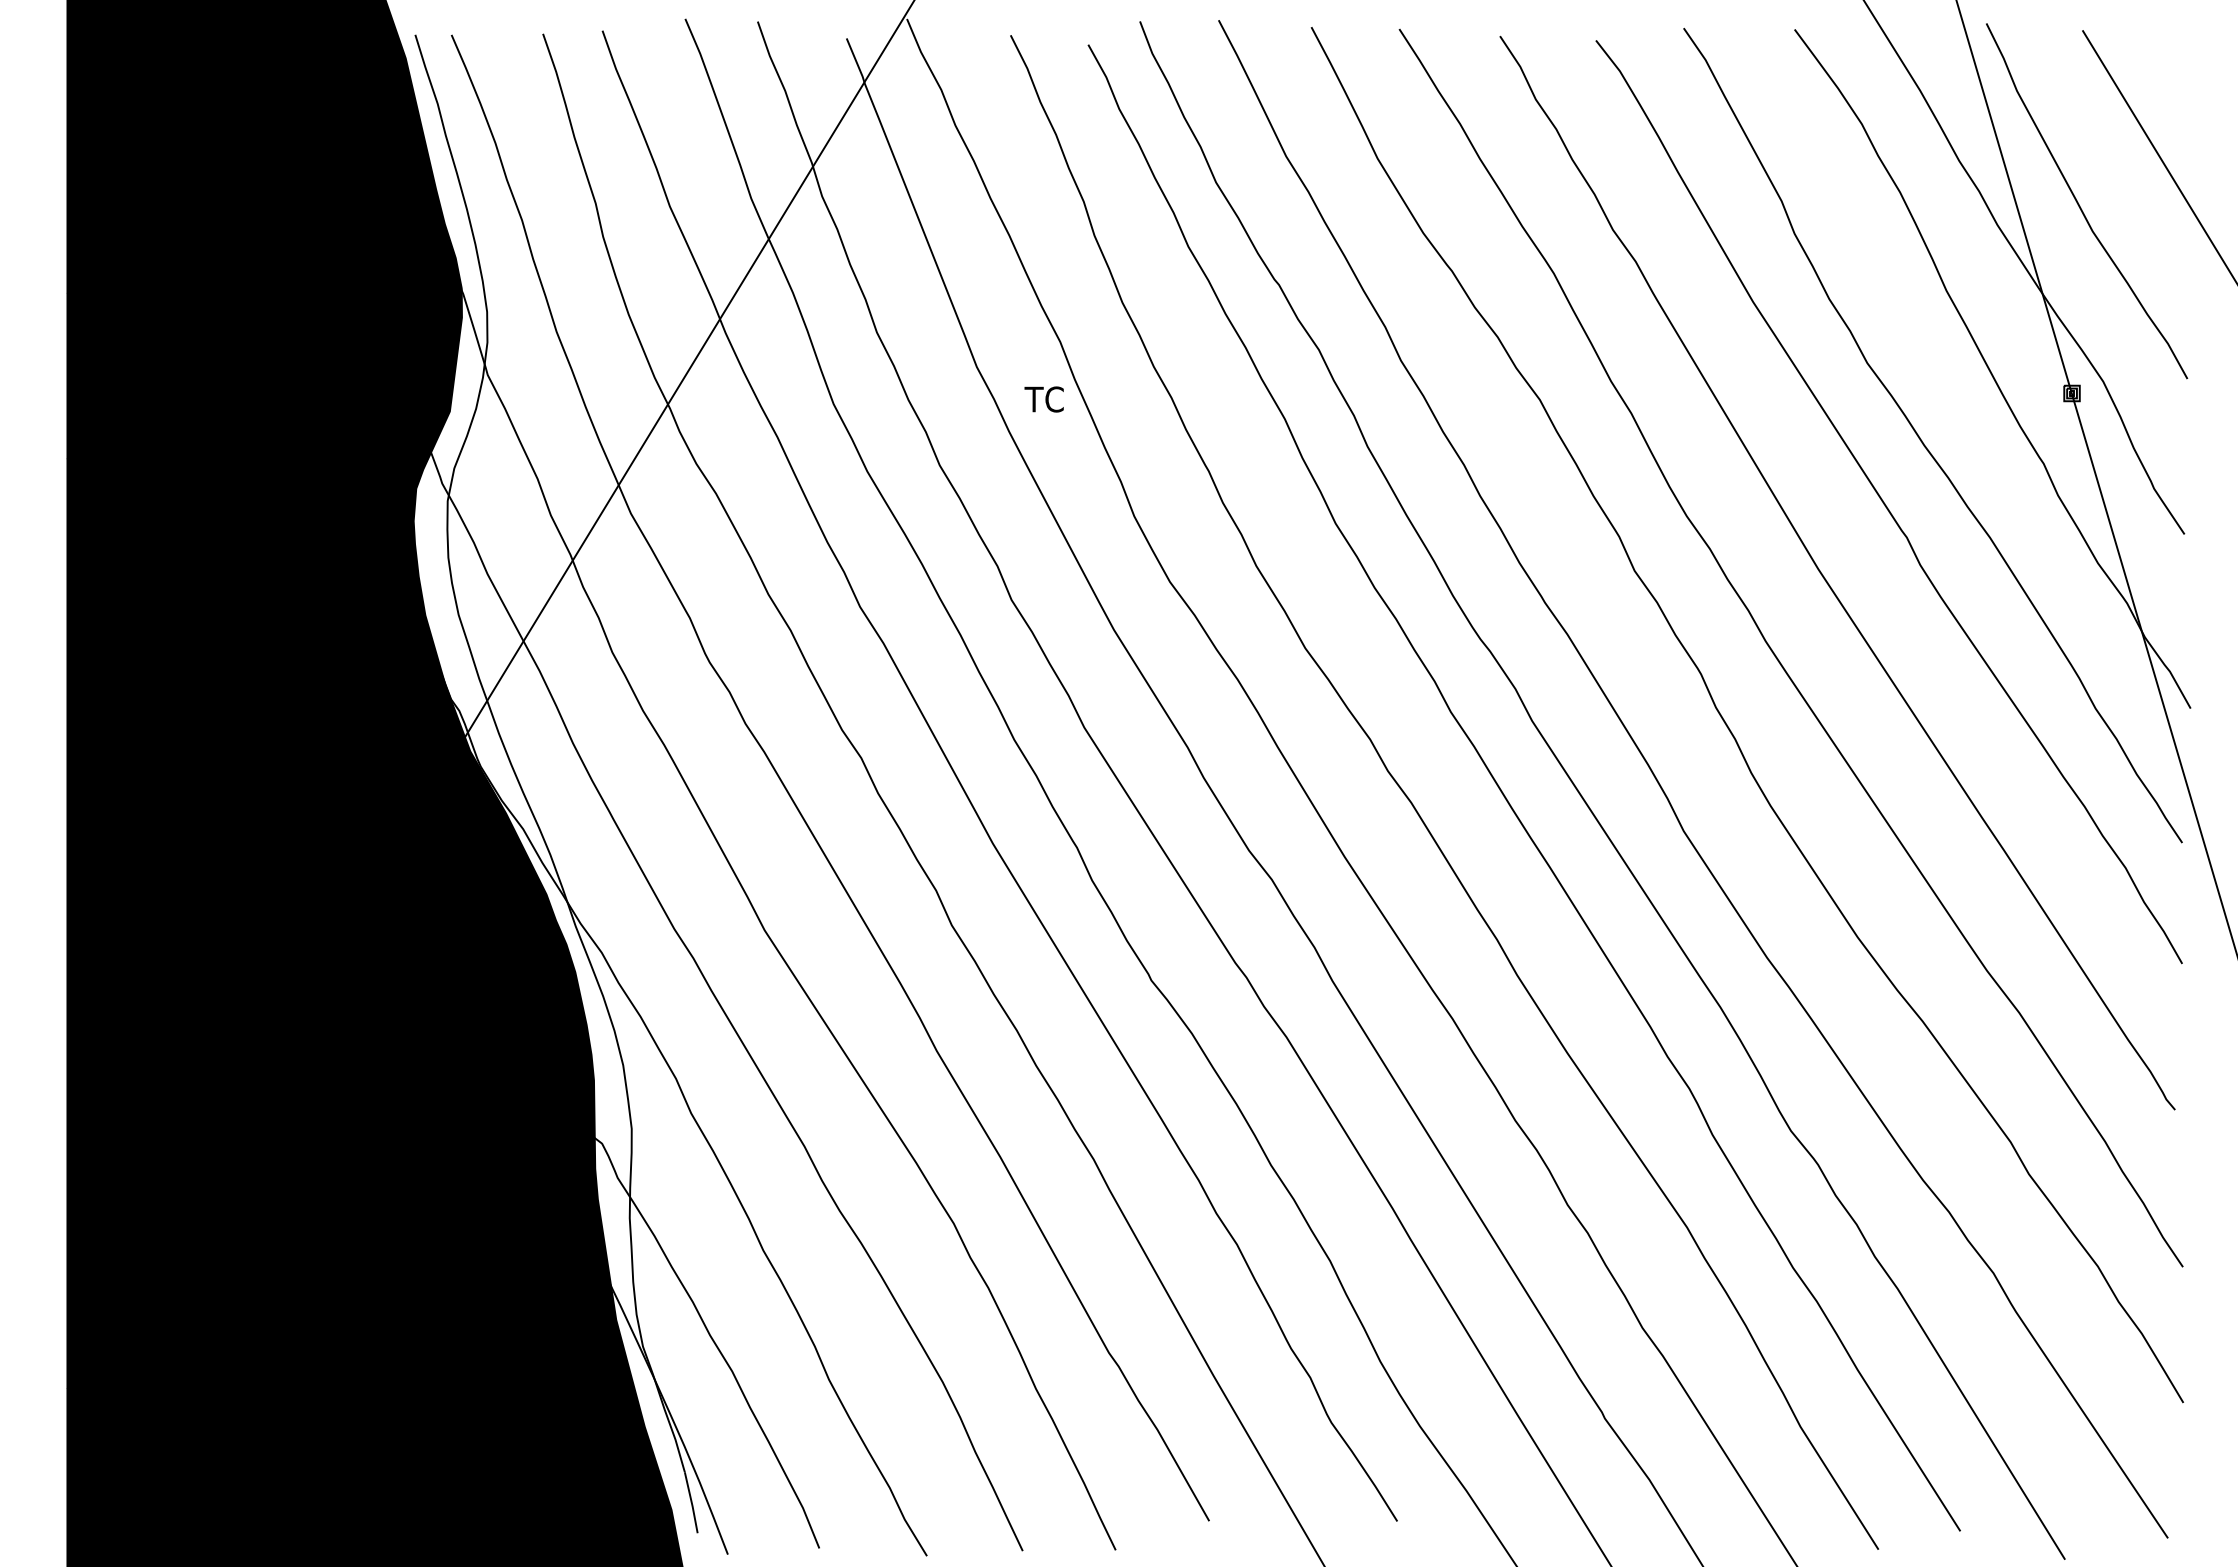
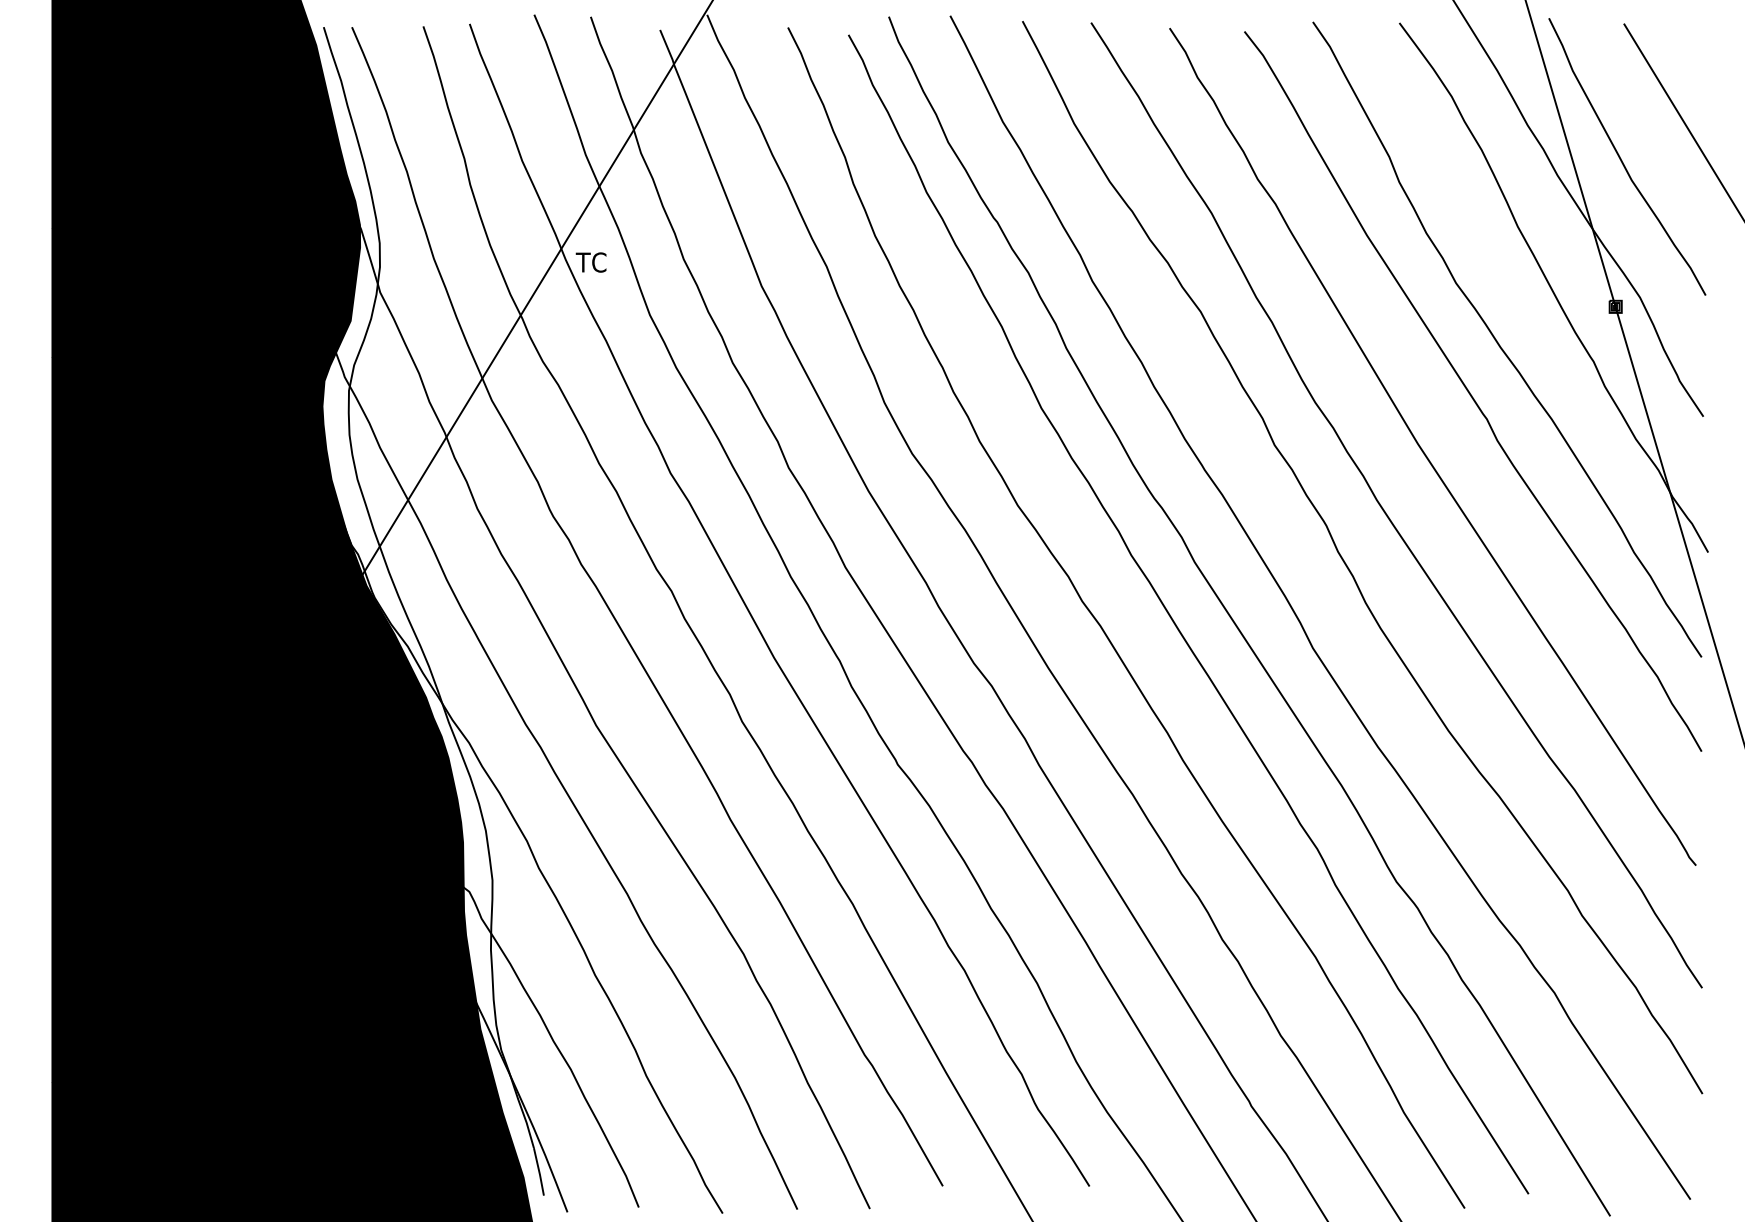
text: (1043, 399) -> (590, 262), moved

